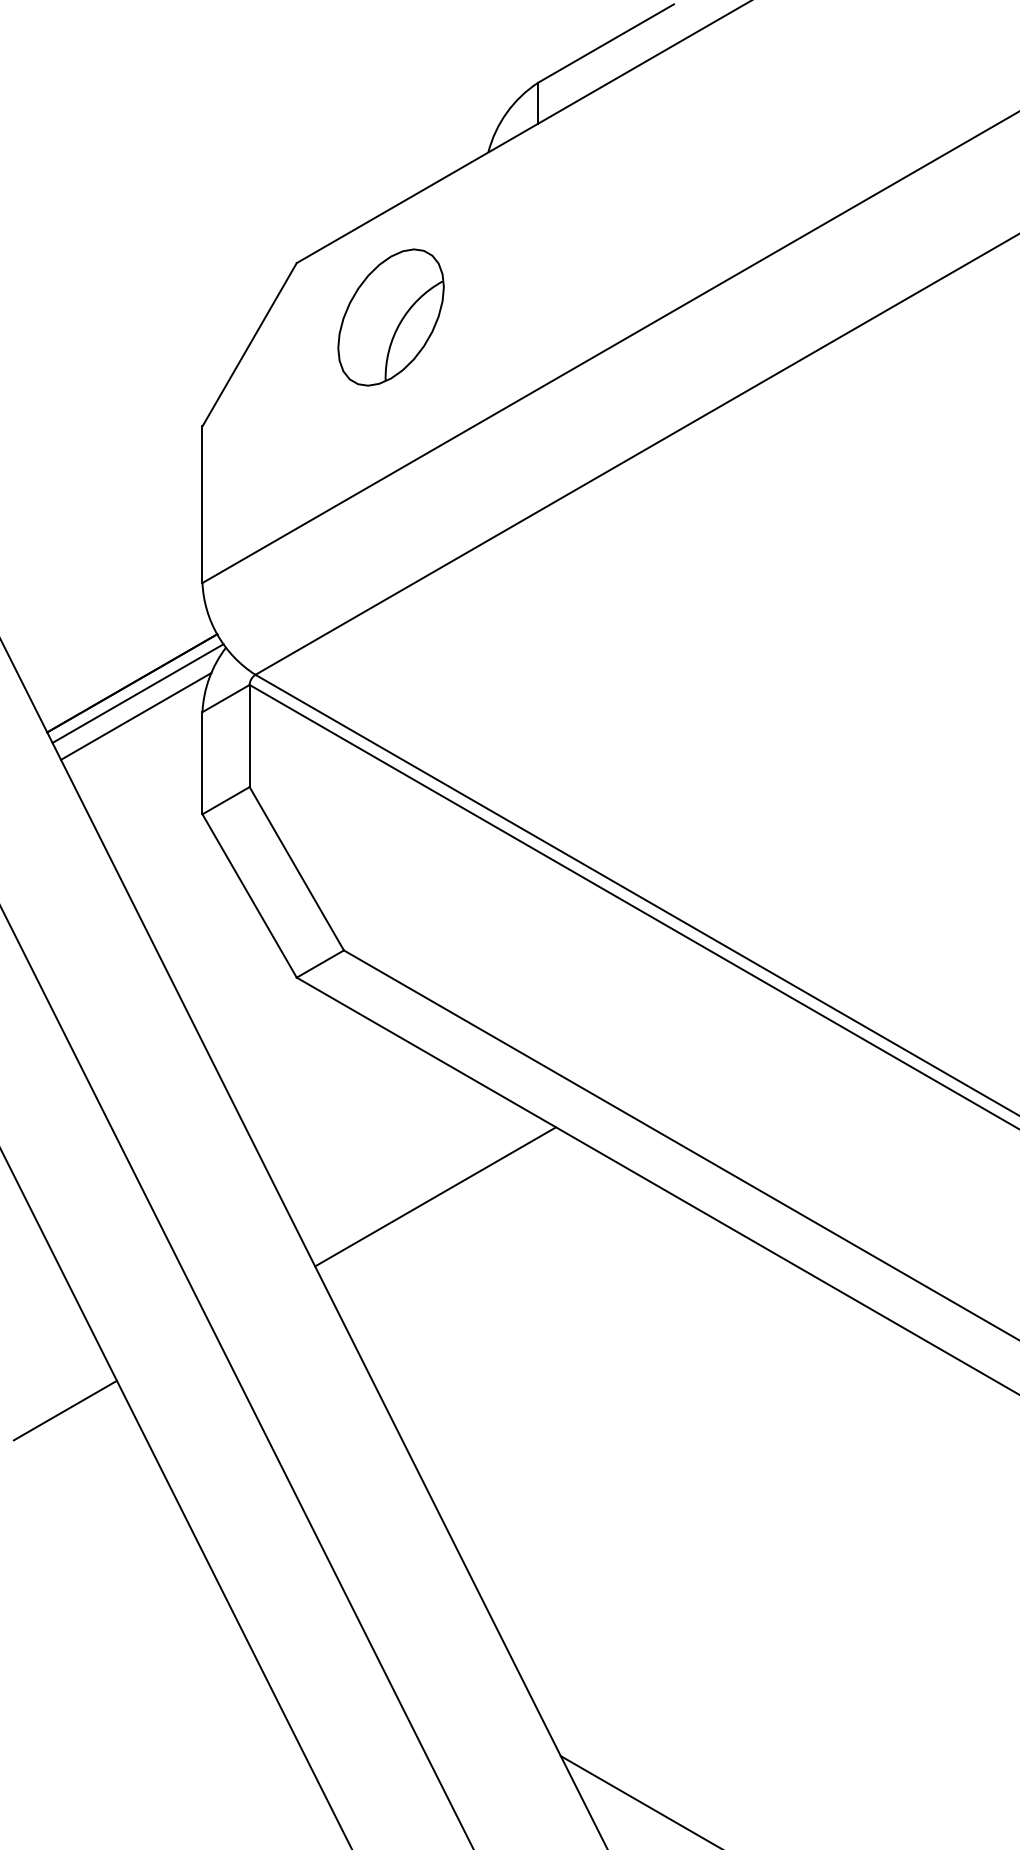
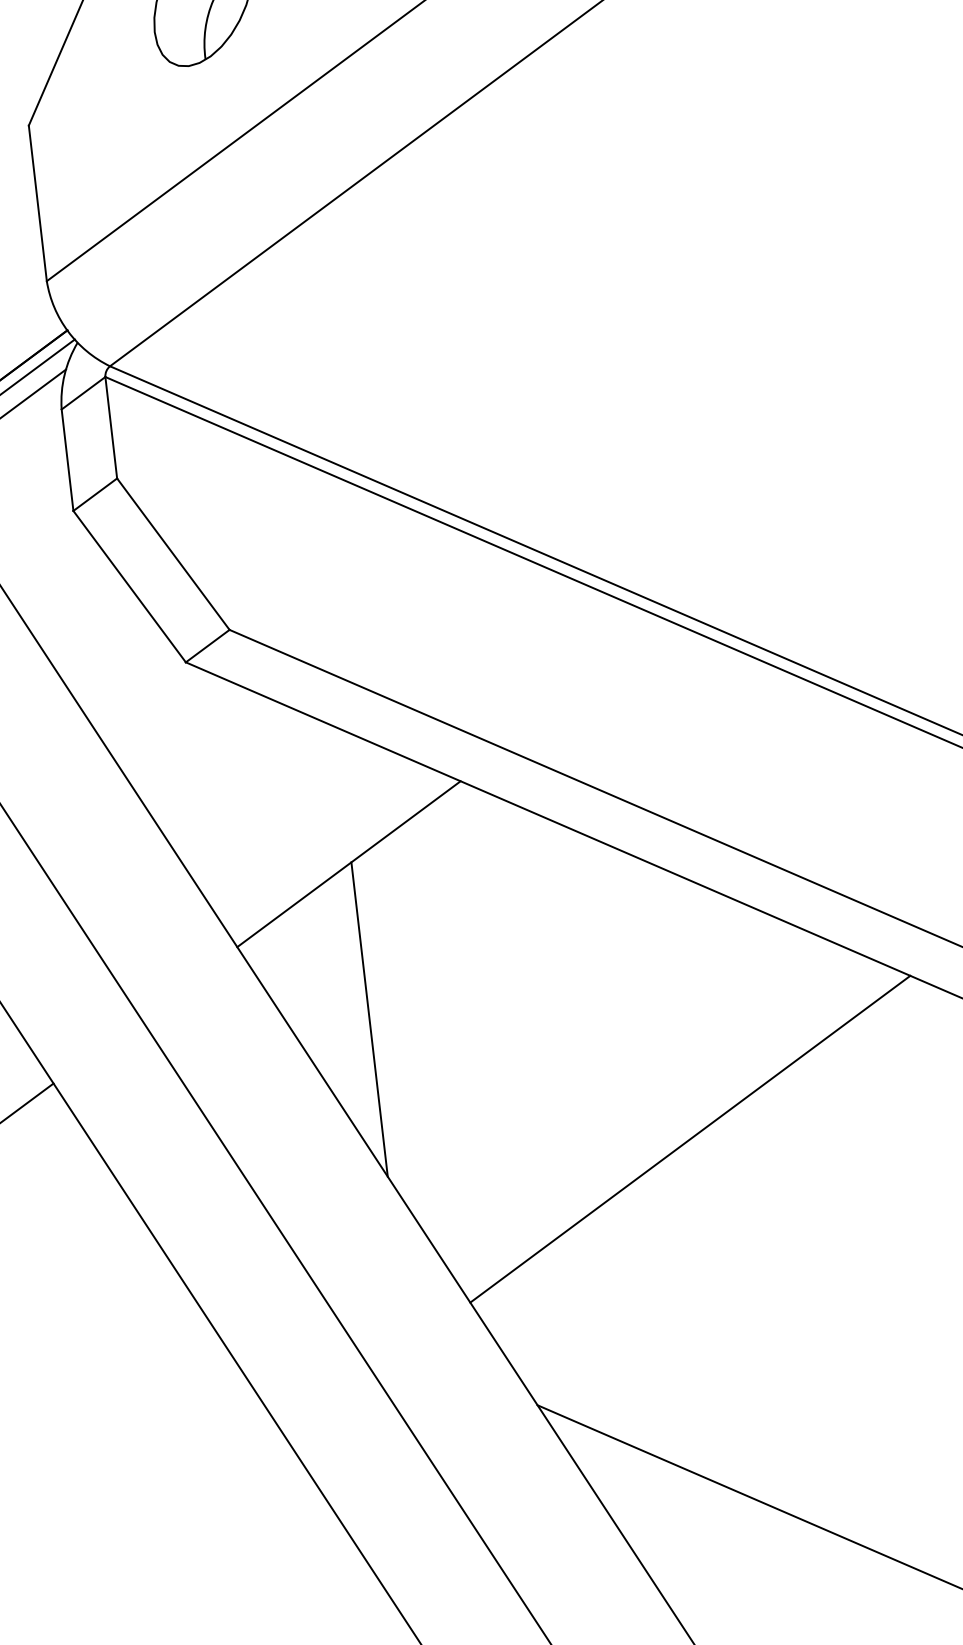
line: (438, 1353) -> (369, 1019), added
line: (742, 1509) -> (689, 1139), added

